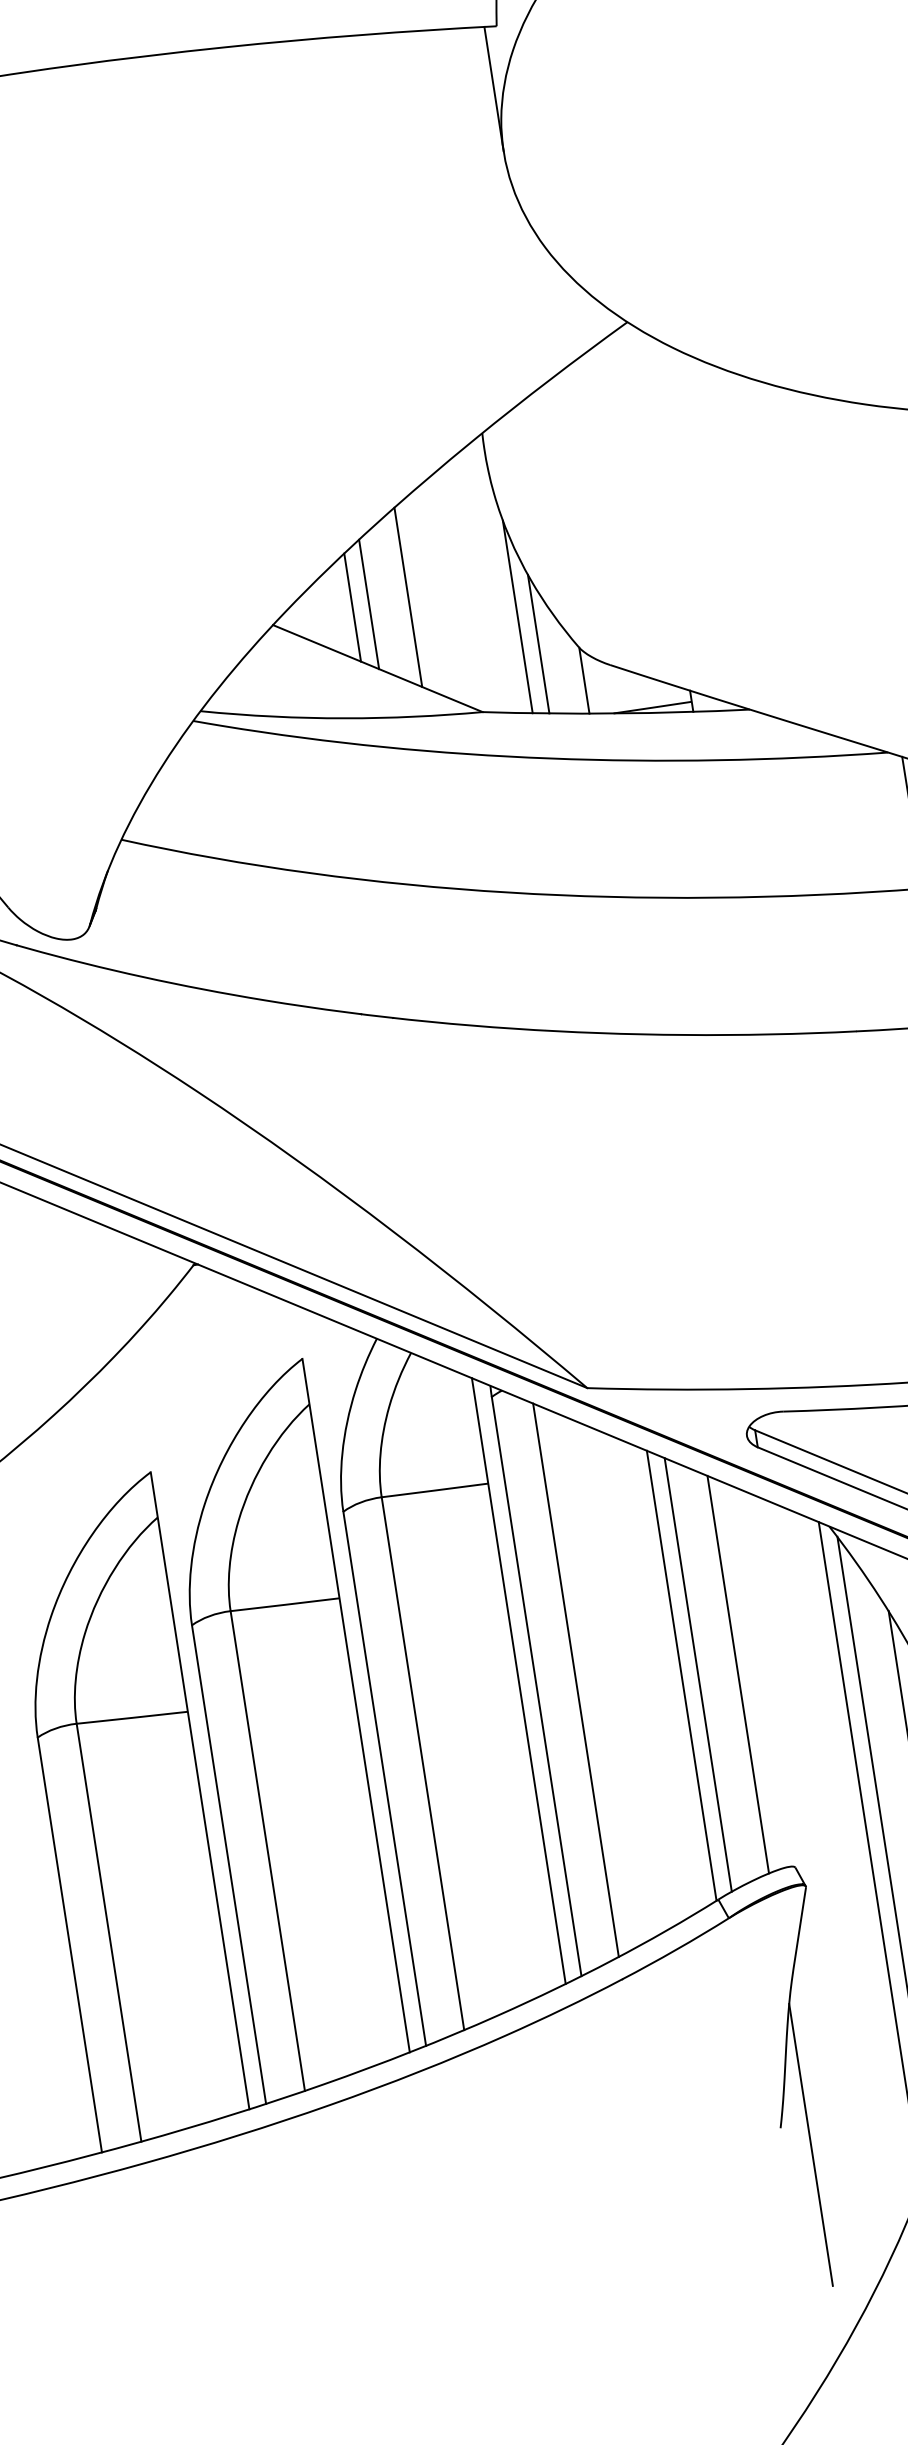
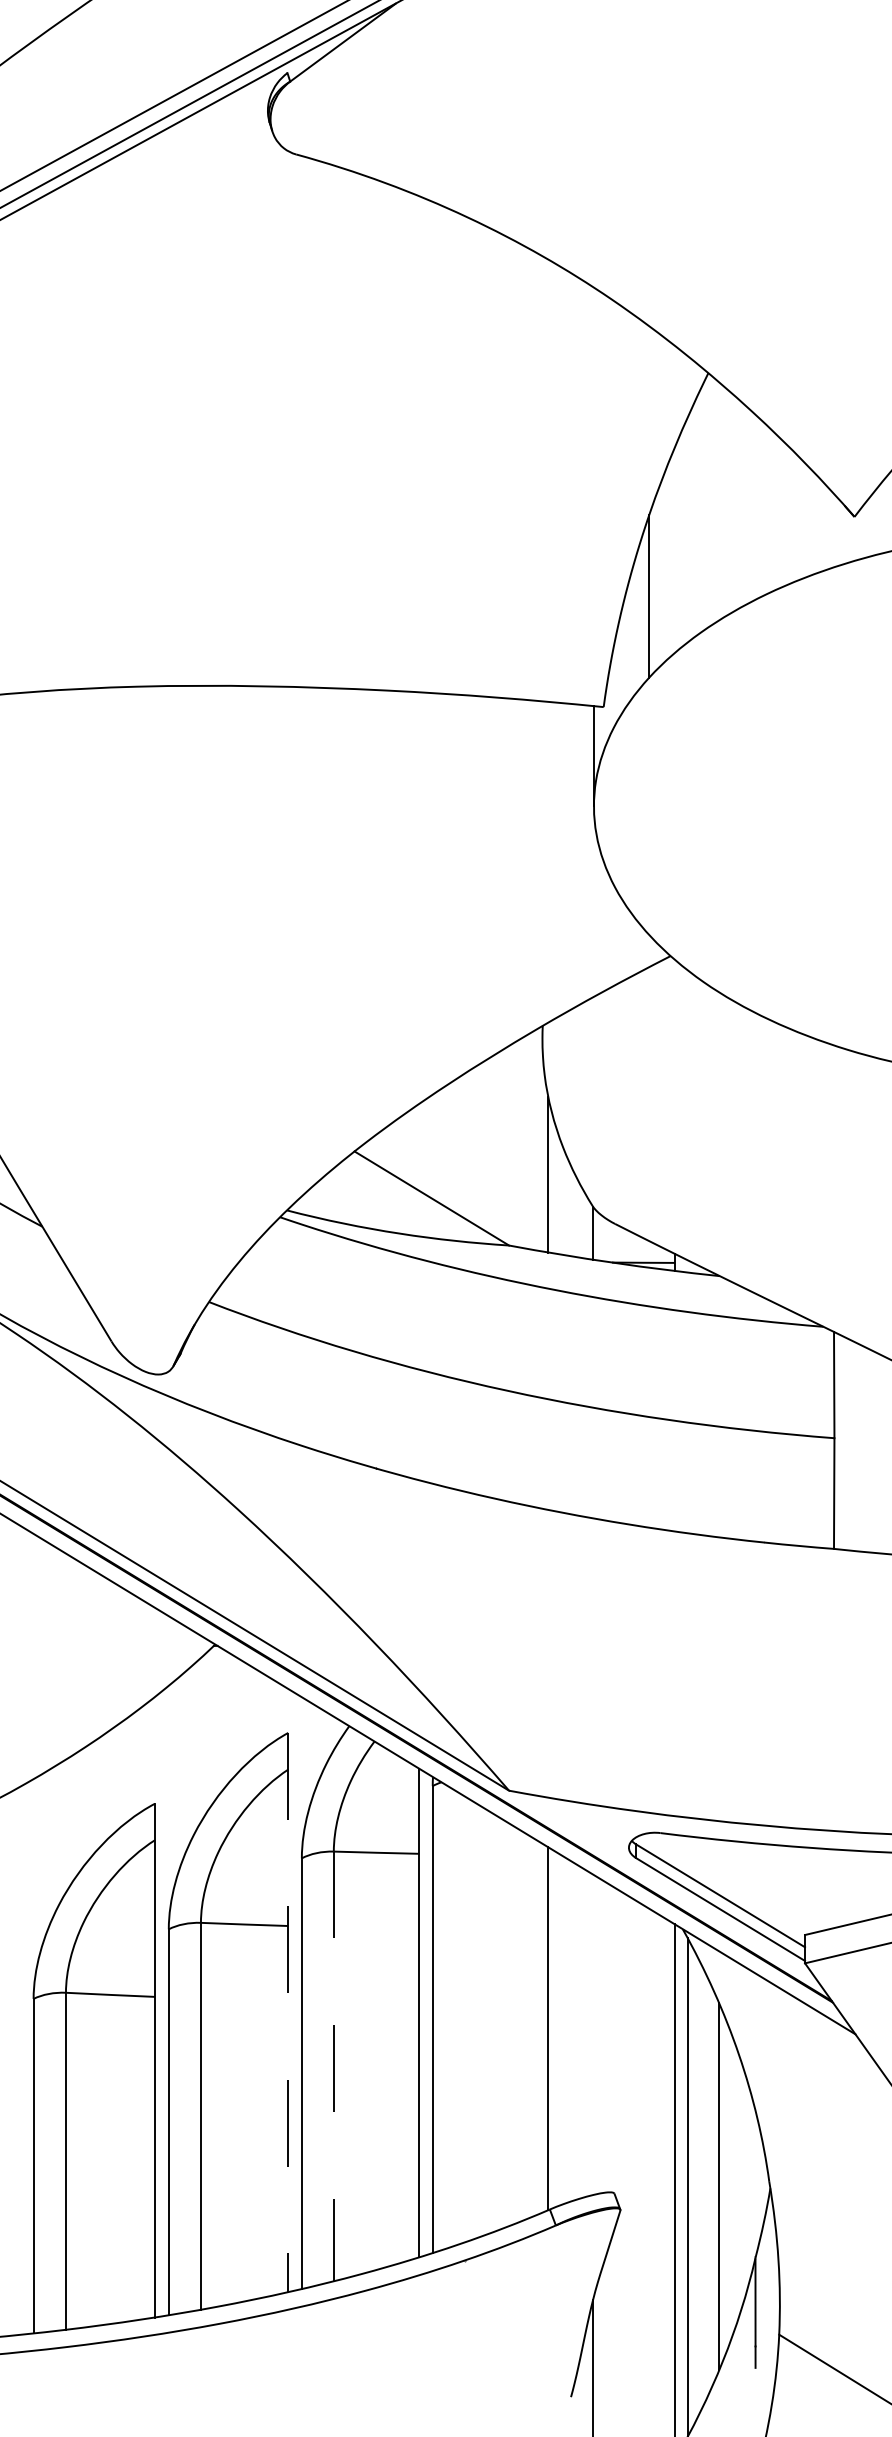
line: (408, 596) -> (464, 1145), removed
line: (368, 604) -> (432, 1146), removed
line: (352, 606) -> (419, 1146), removed
line: (538, 643) -> (561, 1198), removed
line: (698, 1674) -> (561, 2029), removed
line: (737, 1674) -> (592, 2034), removed
line: (575, 1680) -> (464, 2019), removed
line: (356, 1705) -> (288, 2012), solid -> dashed
line: (422, 1763) -> (333, 2066), solid -> dashed

